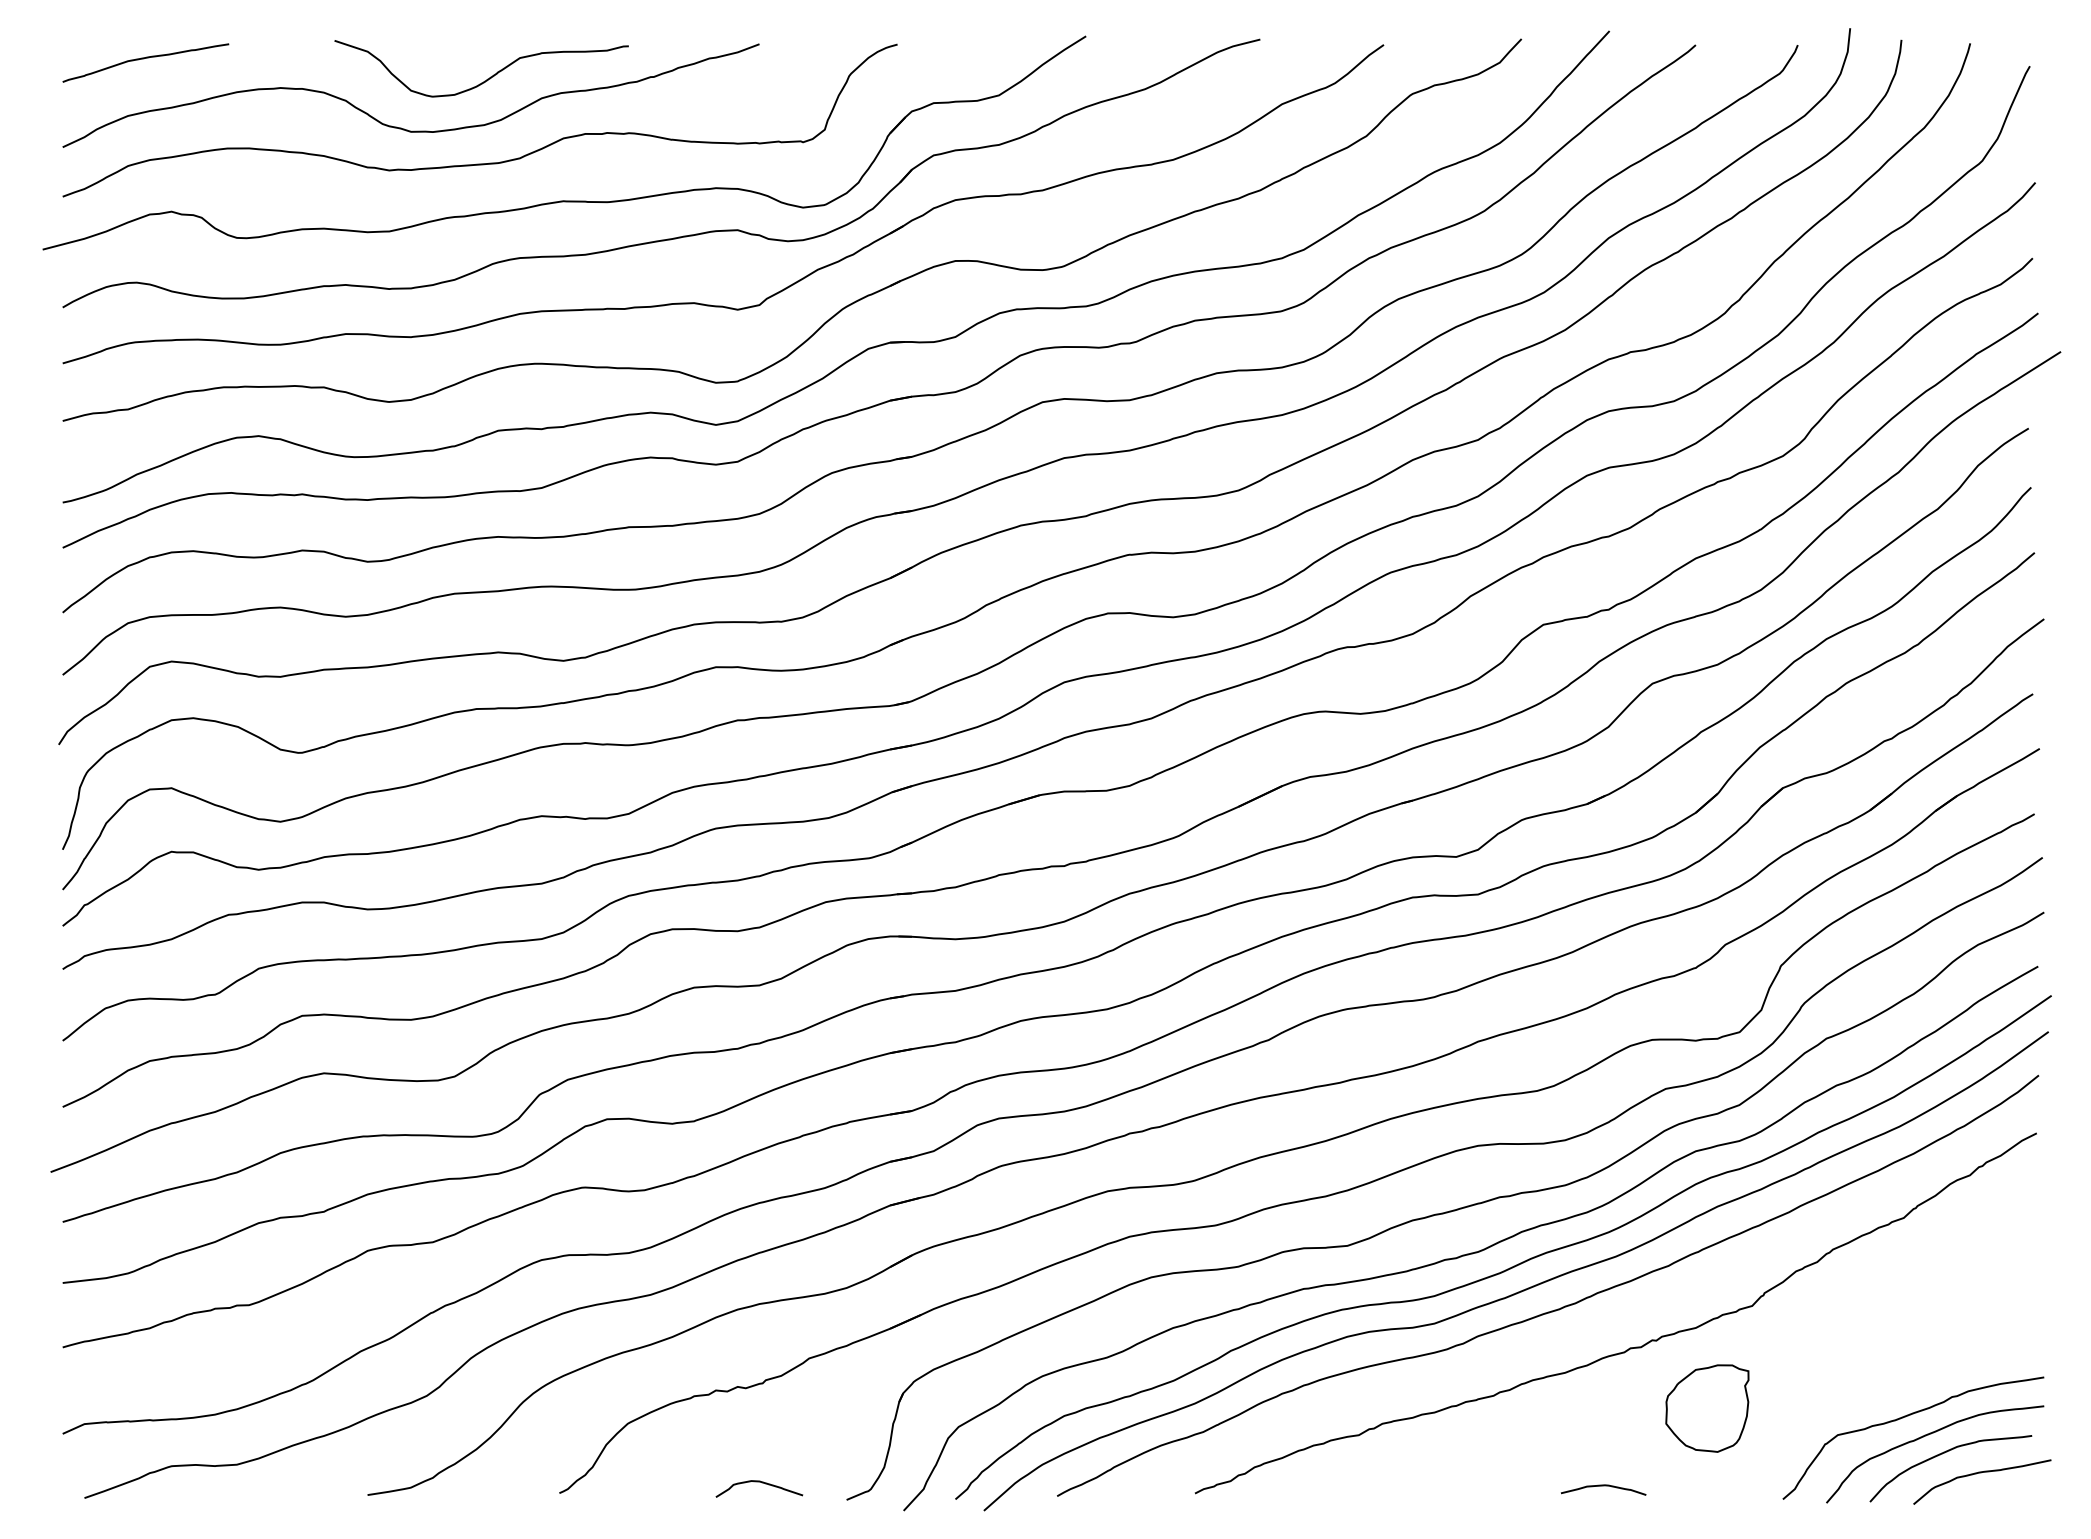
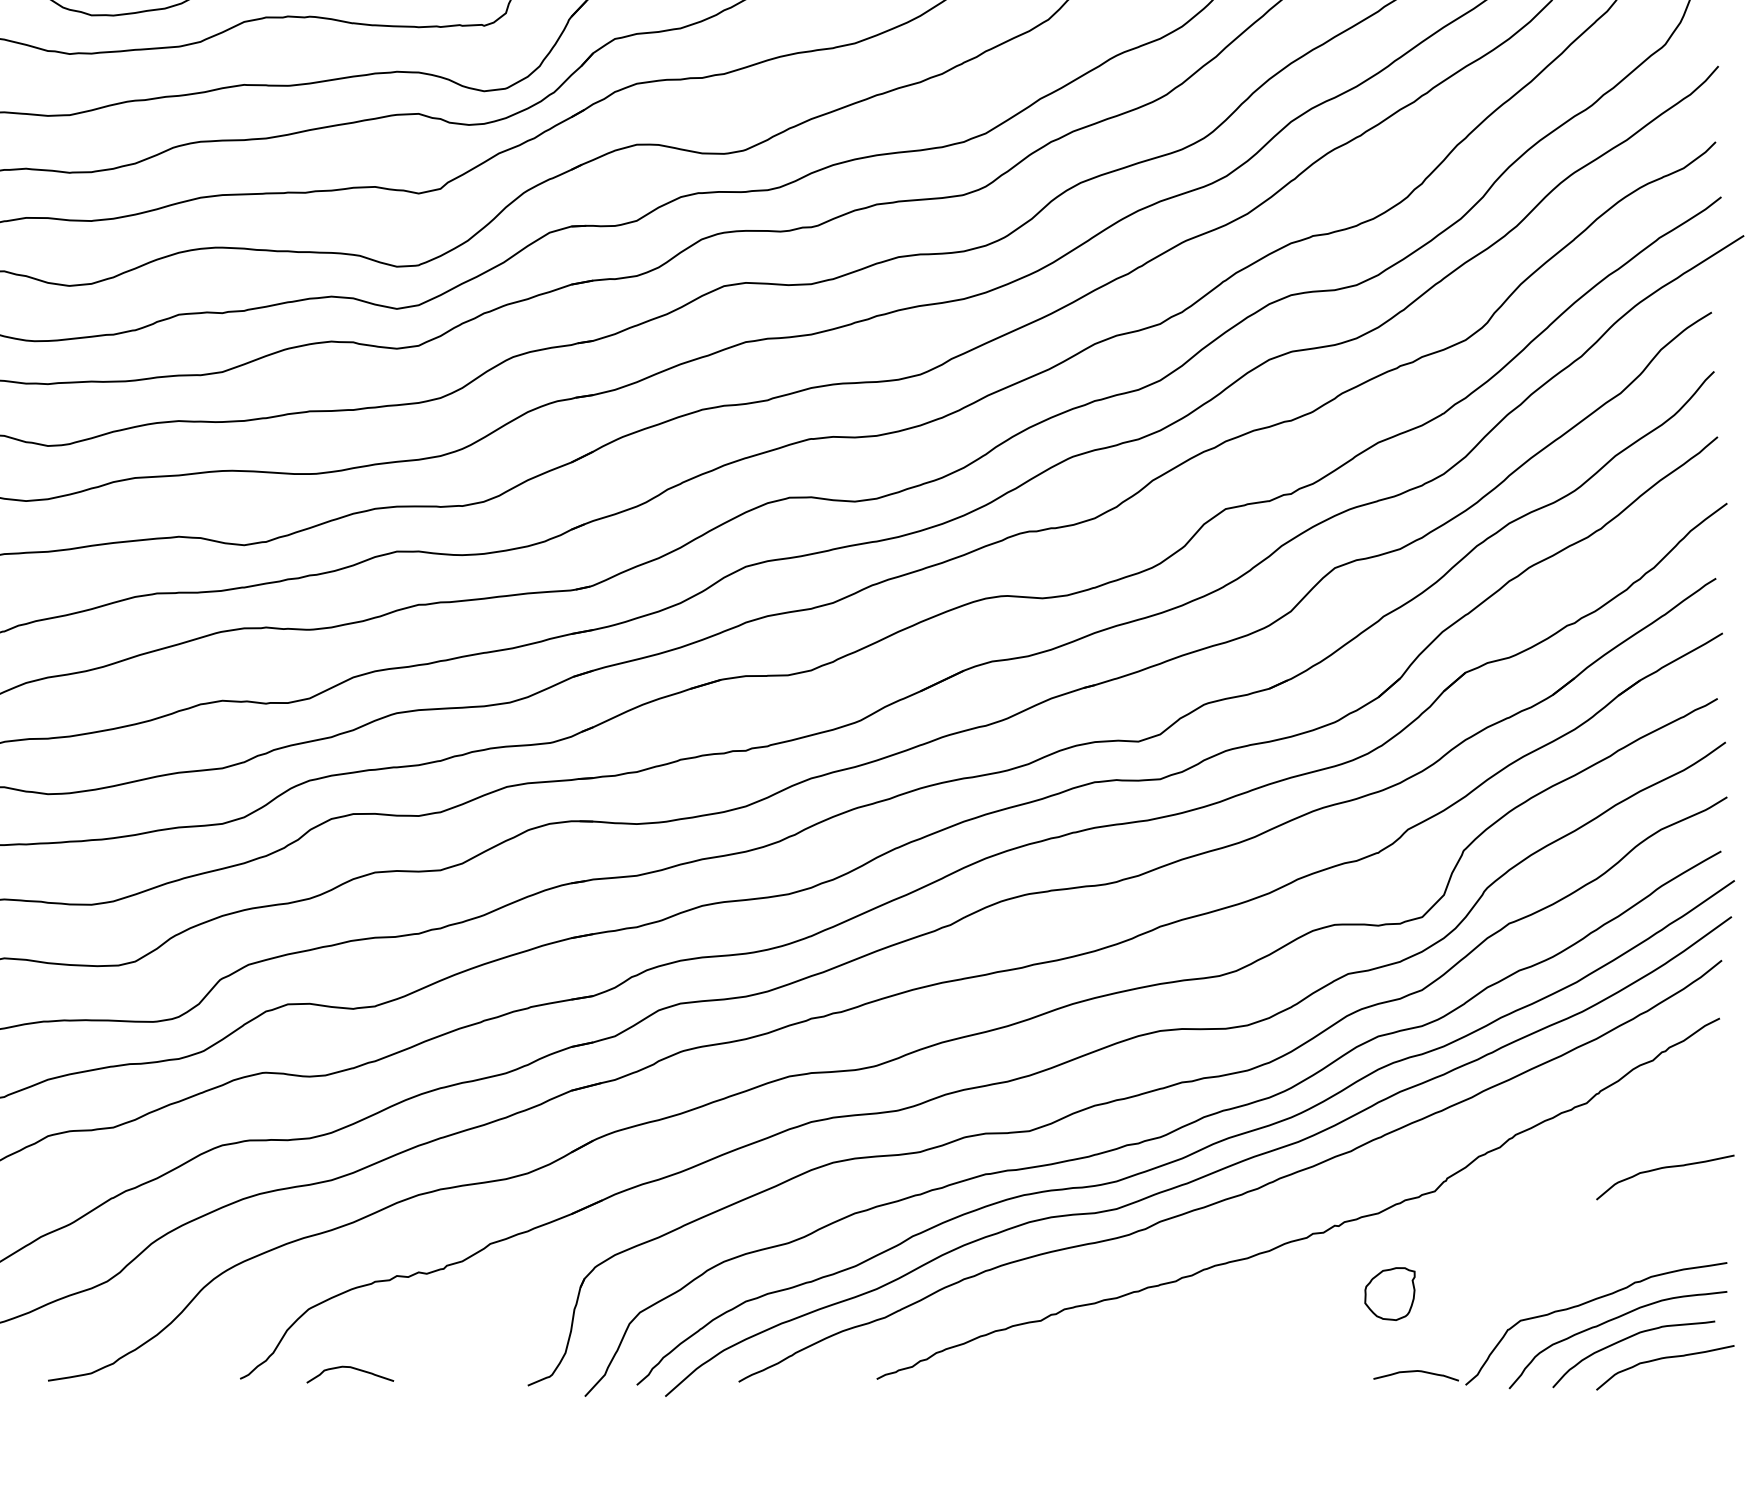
curve: (1981, 1283) -> (1664, 1168), added
part: (1707, 1408) -> (1390, 1294), size x0.6
curve: (762, 1483) -> (353, 1369), moved
curve: (1603, 1486) -> (1416, 1372), moved

